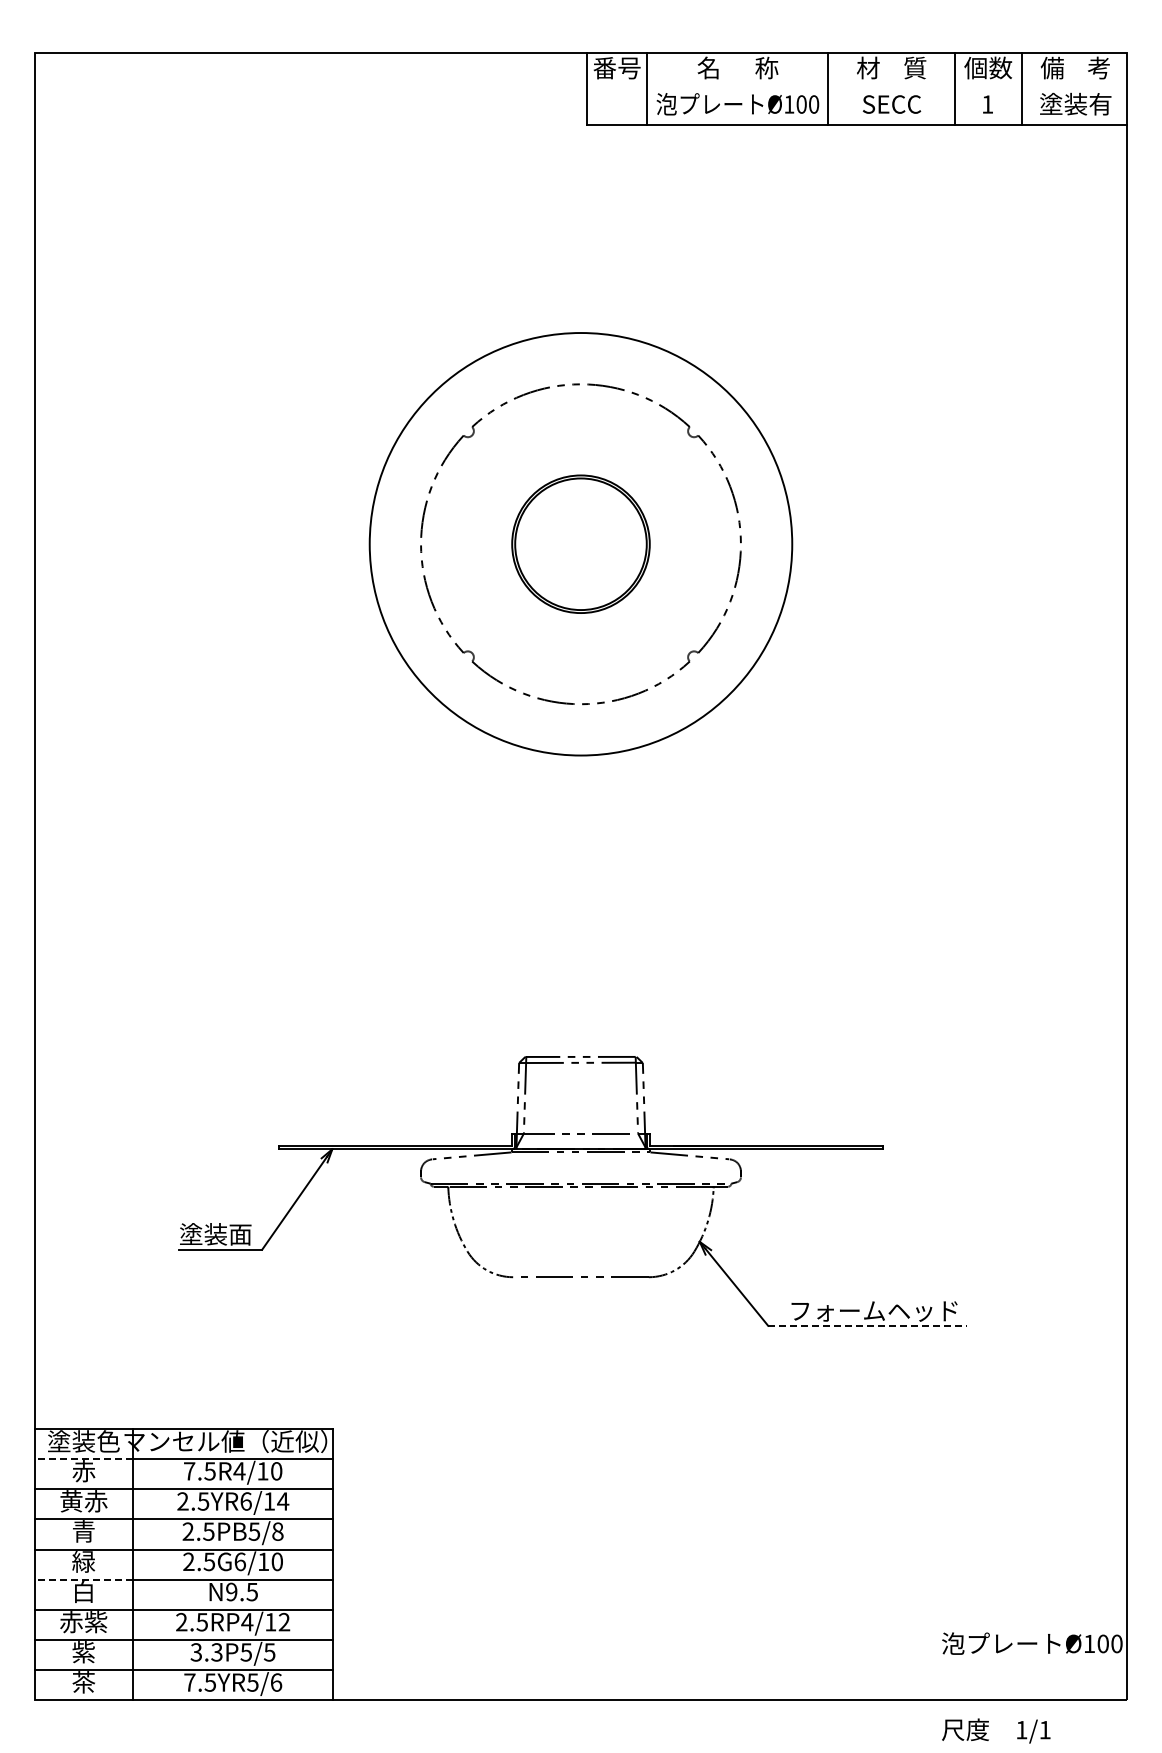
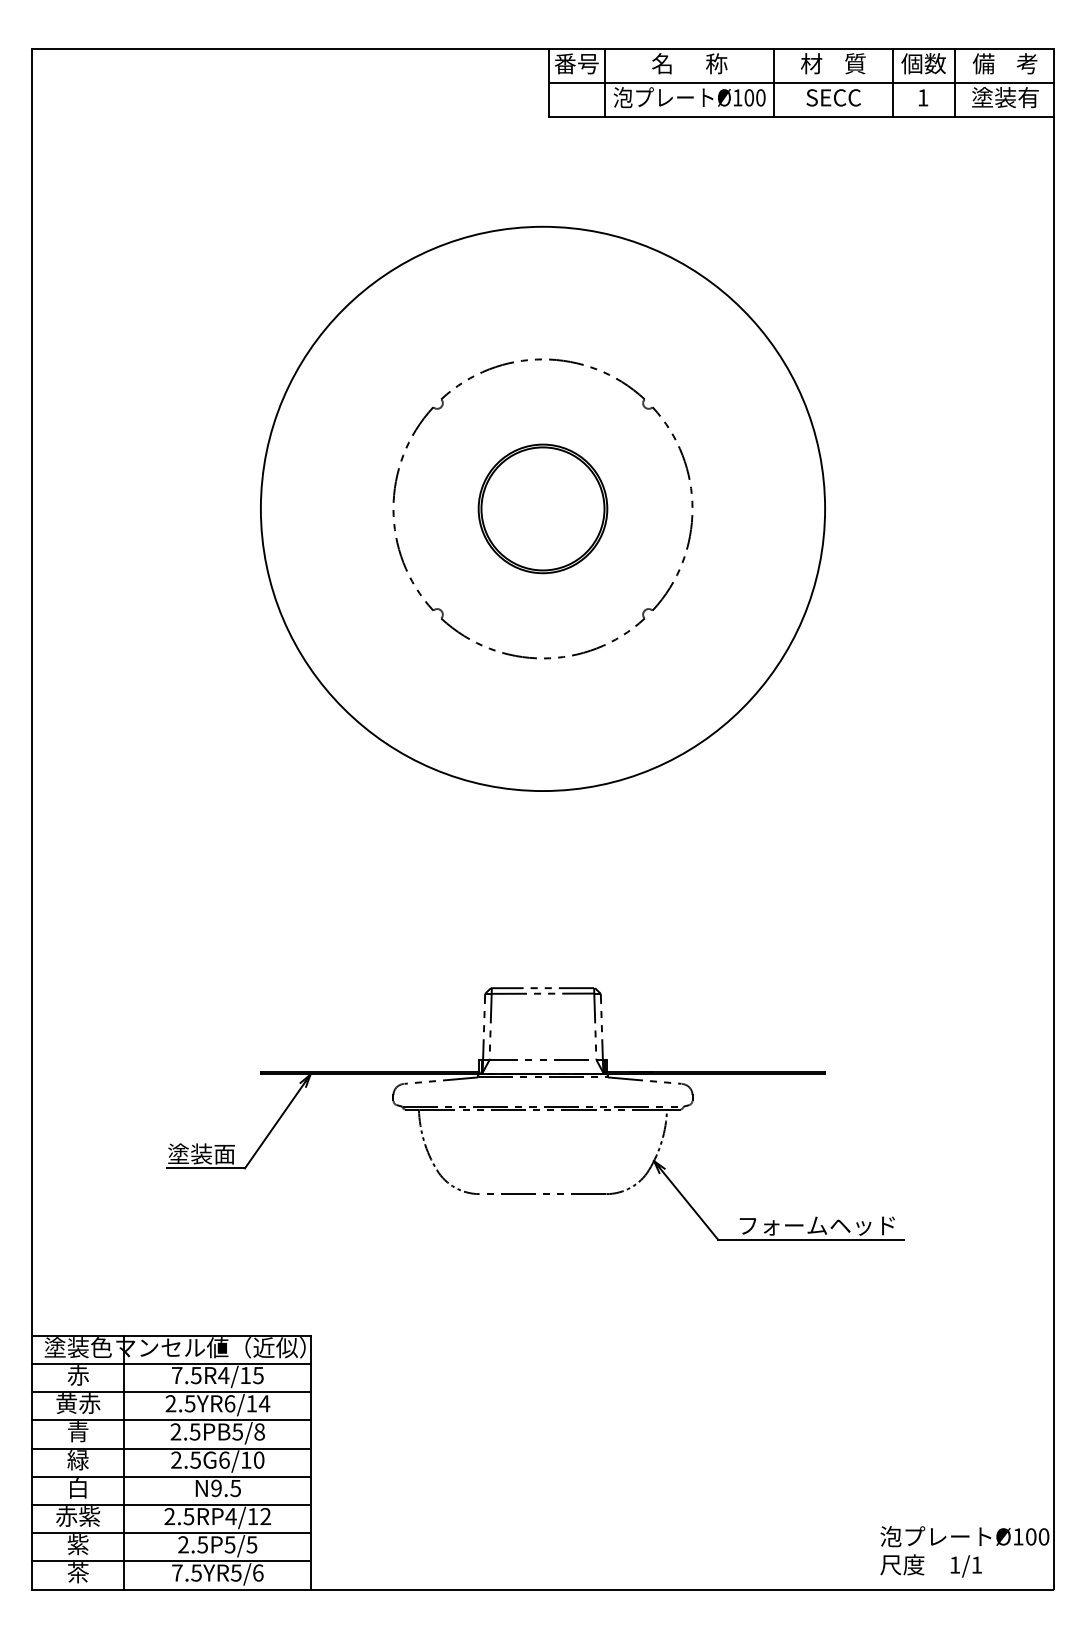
line: (857, 88) -> (801, 82), added
circle: (580, 544) -> (542, 509), size x1.43
line: (868, 1325) -> (811, 1239), dashed -> solid
line: (83, 1458) -> (77, 1363), dashed -> solid
text: (276, 1471) -> (258, 1375), 7.5R4/10 -> 7.5R4/15
line: (83, 1579) -> (77, 1476), dashed -> solid
text: (206, 1652) -> (192, 1544), 3.3P5/5 -> 2.5P5/5
text: (996, 1730) -> (931, 1565), moved

